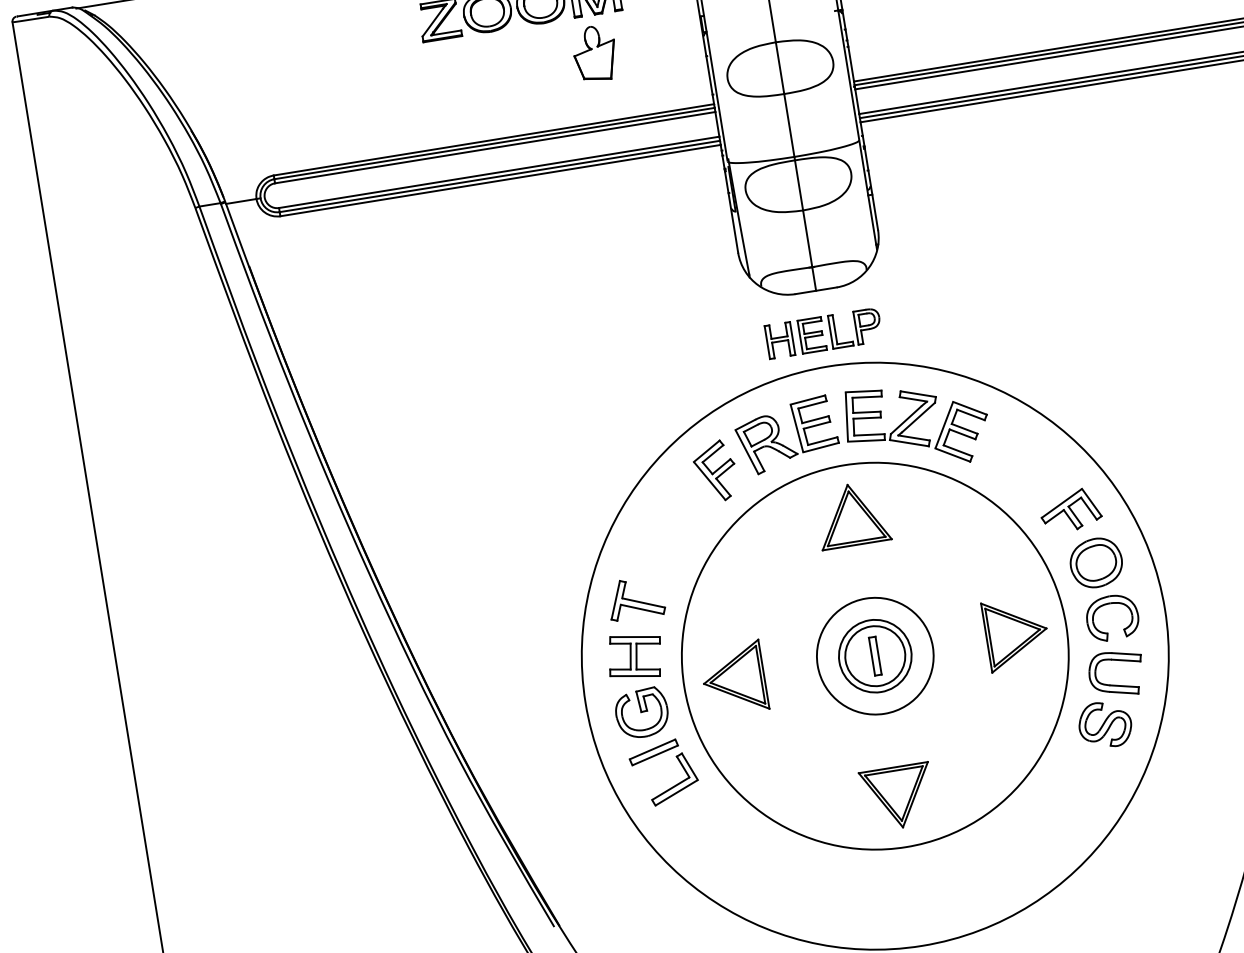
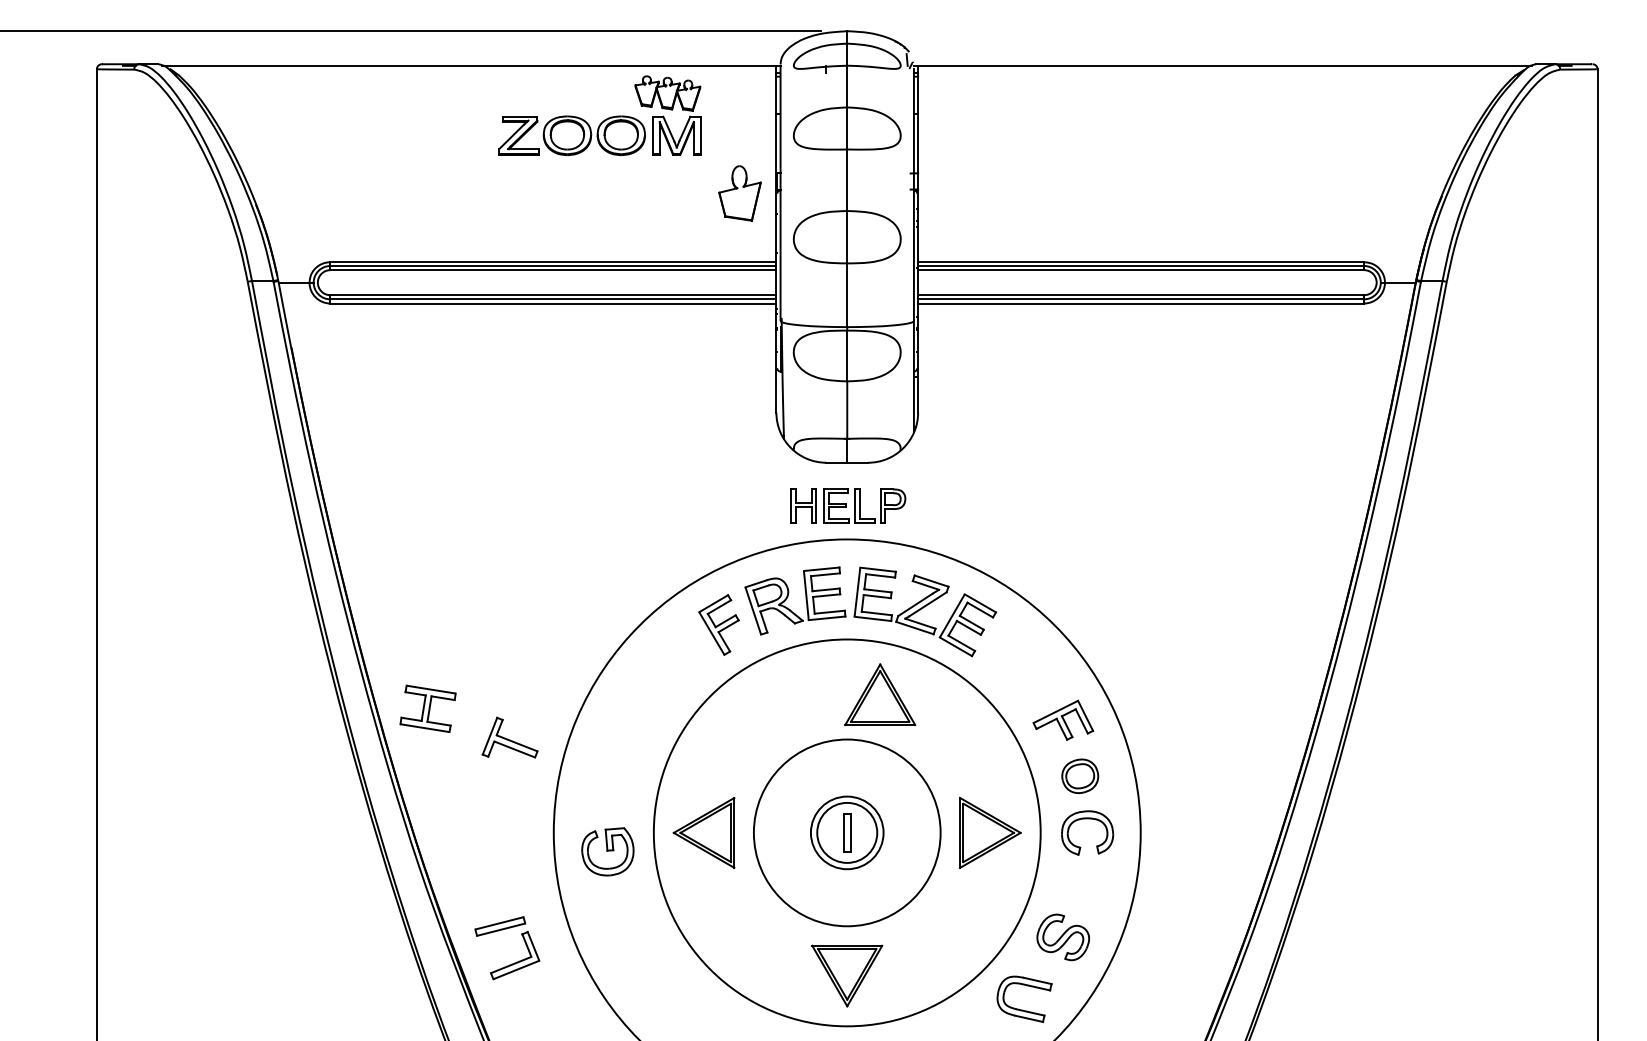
part: (594, 53) -> (739, 193), moved
part: (852, 514) -> (880, 694), moved
part: (1095, 563) -> (1079, 776), size x0.7
part: (635, 598) -> (509, 737), moved
circle: (874, 655) -> (846, 832), size x1.6
part: (634, 656) -> (427, 708), moved
part: (1116, 684) -> (1022, 1009), moved
part: (673, 785) -> (514, 962), moved

